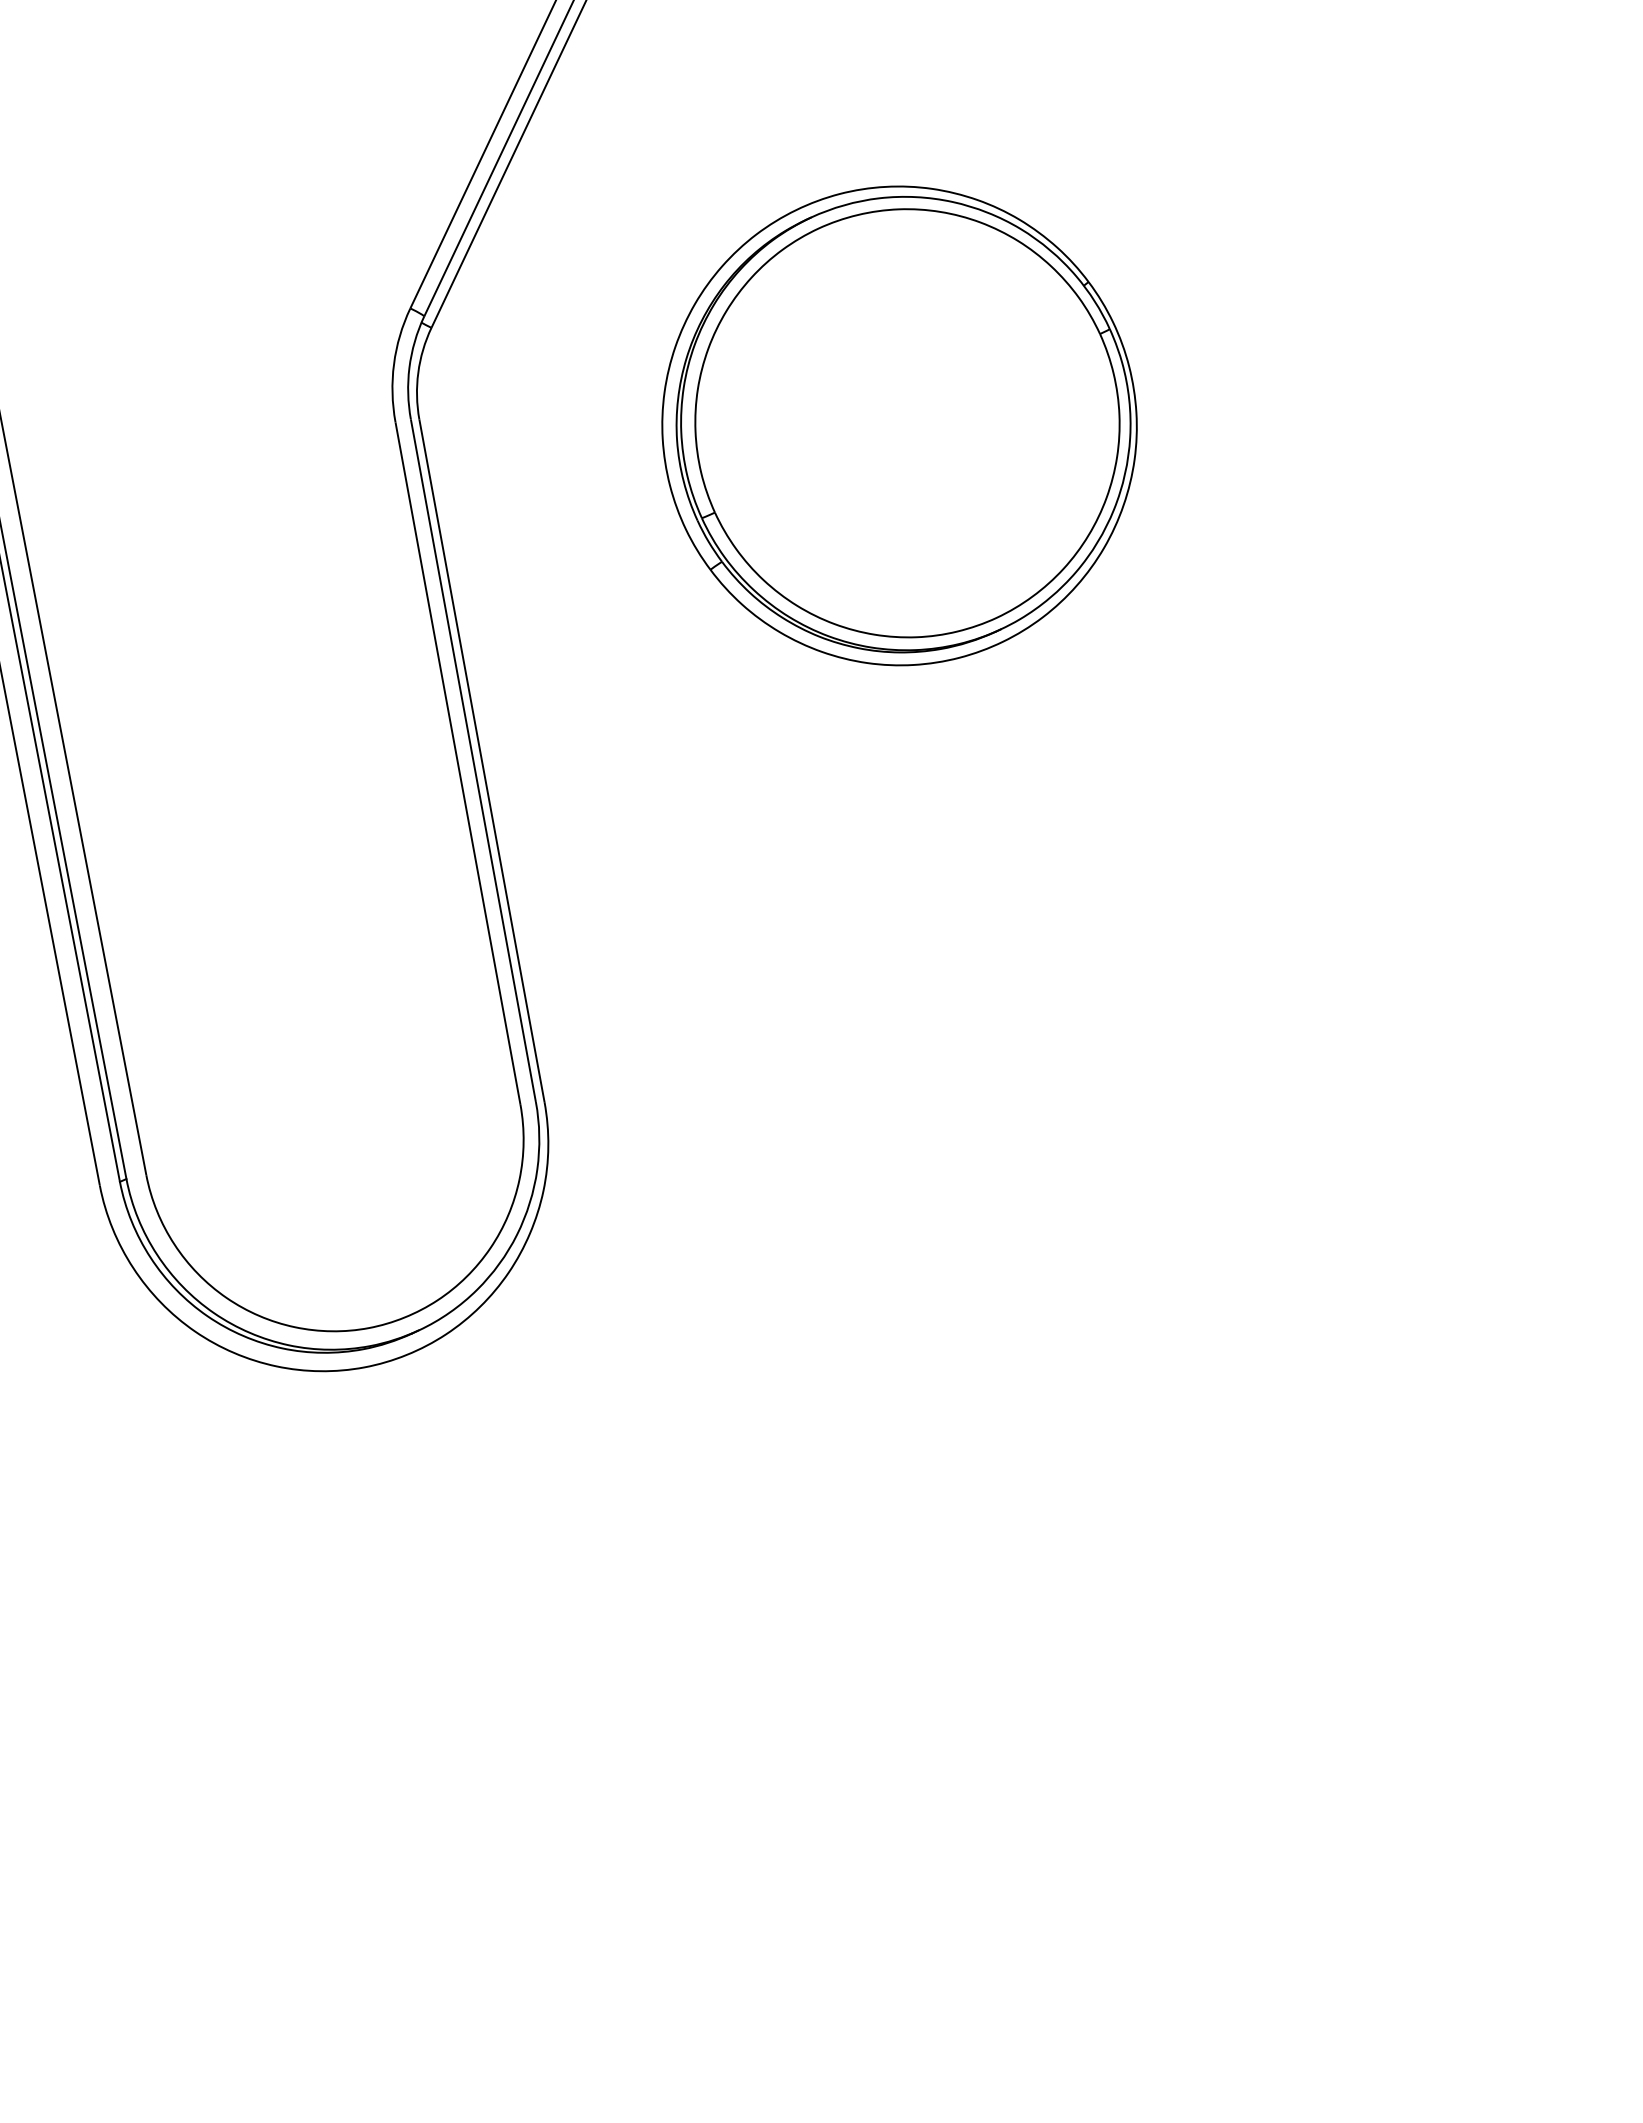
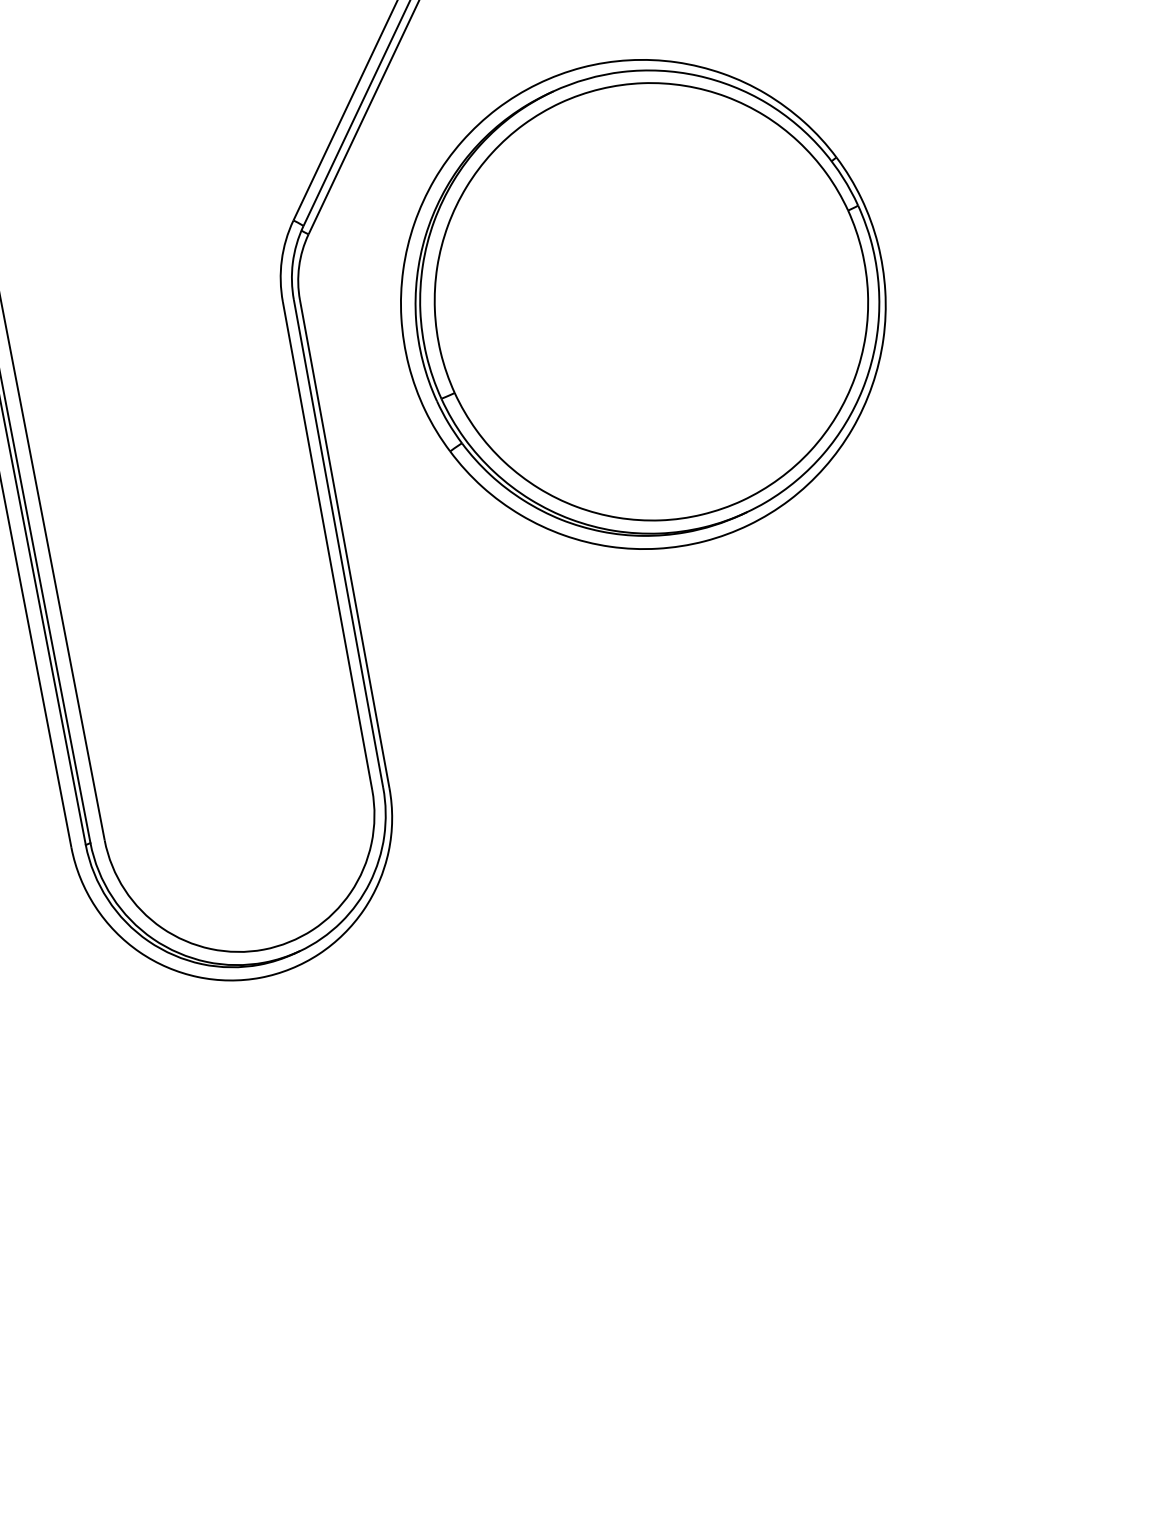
part: (899, 425) -> (643, 304), size x1.43

